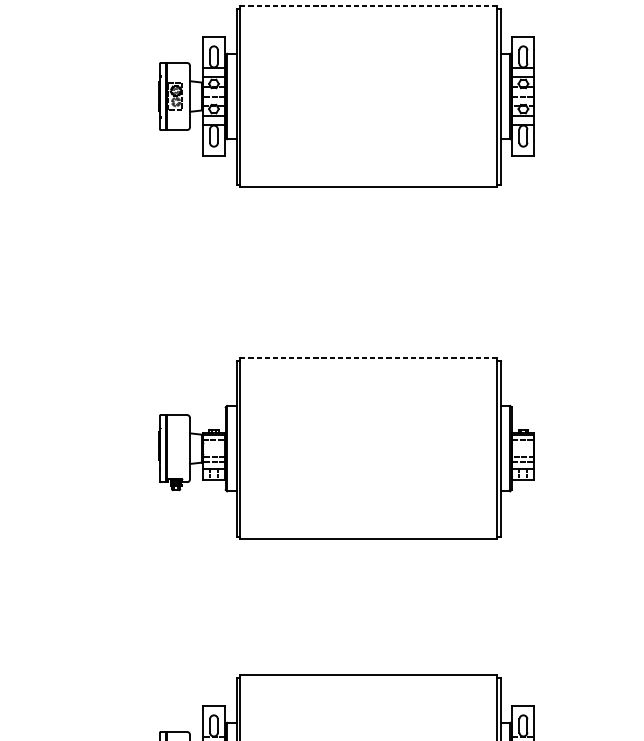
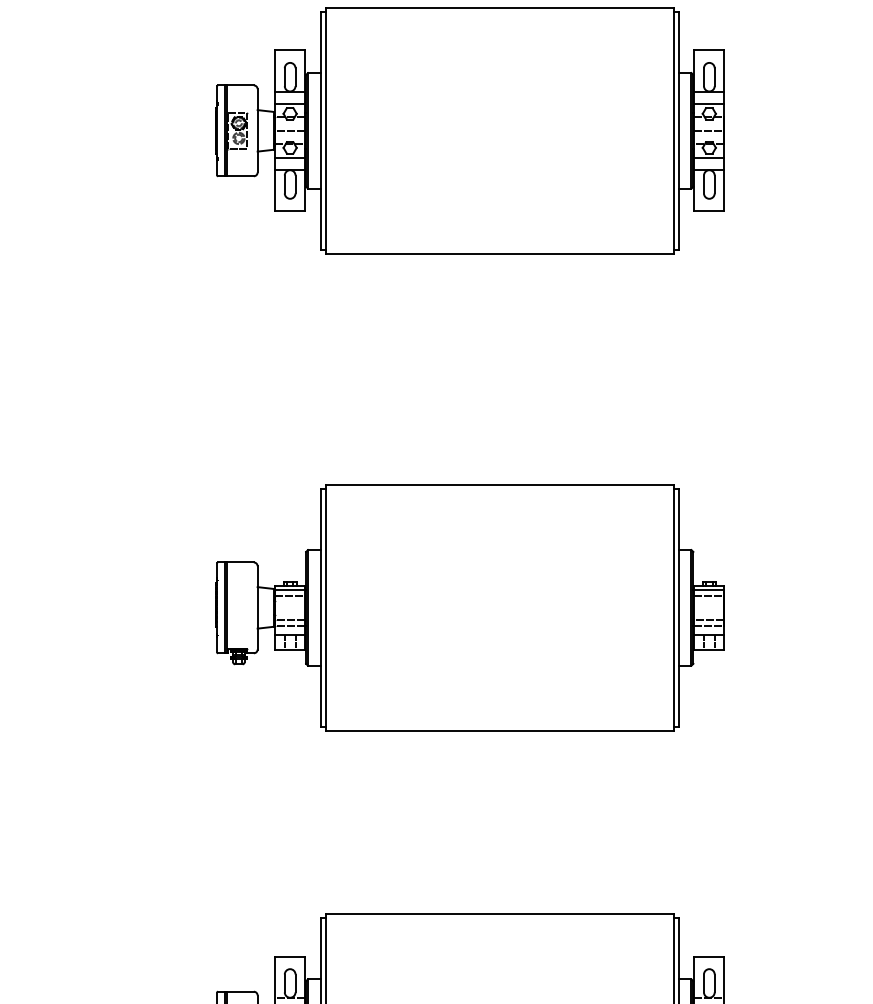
line: (368, 6) -> (499, 8), dashed -> solid
line: (368, 358) -> (499, 485), dashed -> solid

